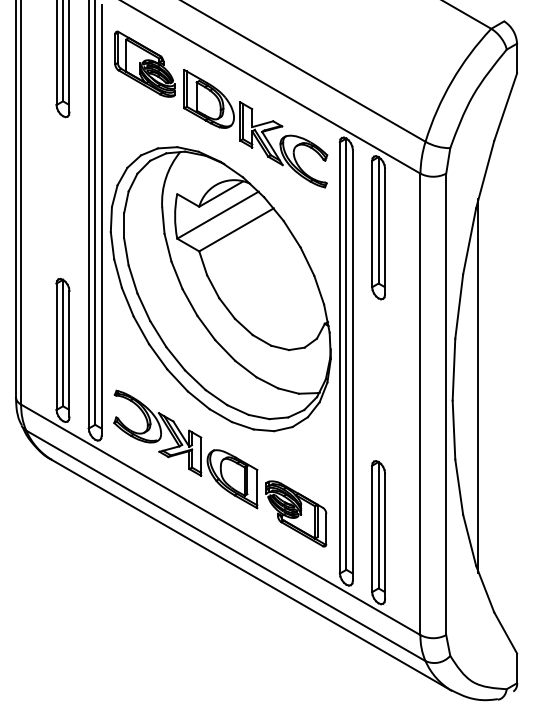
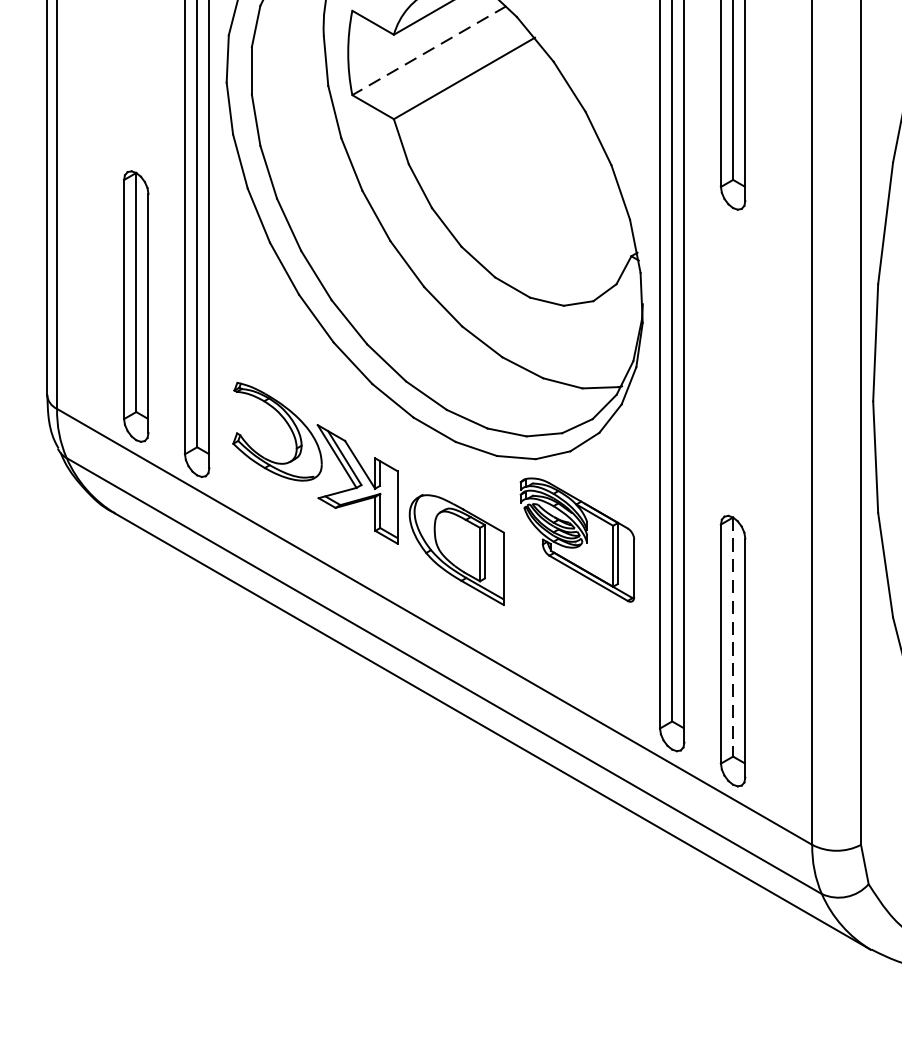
line: (217, 215) -> (428, 51), solid -> dashed
part: (296, 513) -> (577, 539), moved
line: (378, 525) -> (732, 637), solid -> dashed

